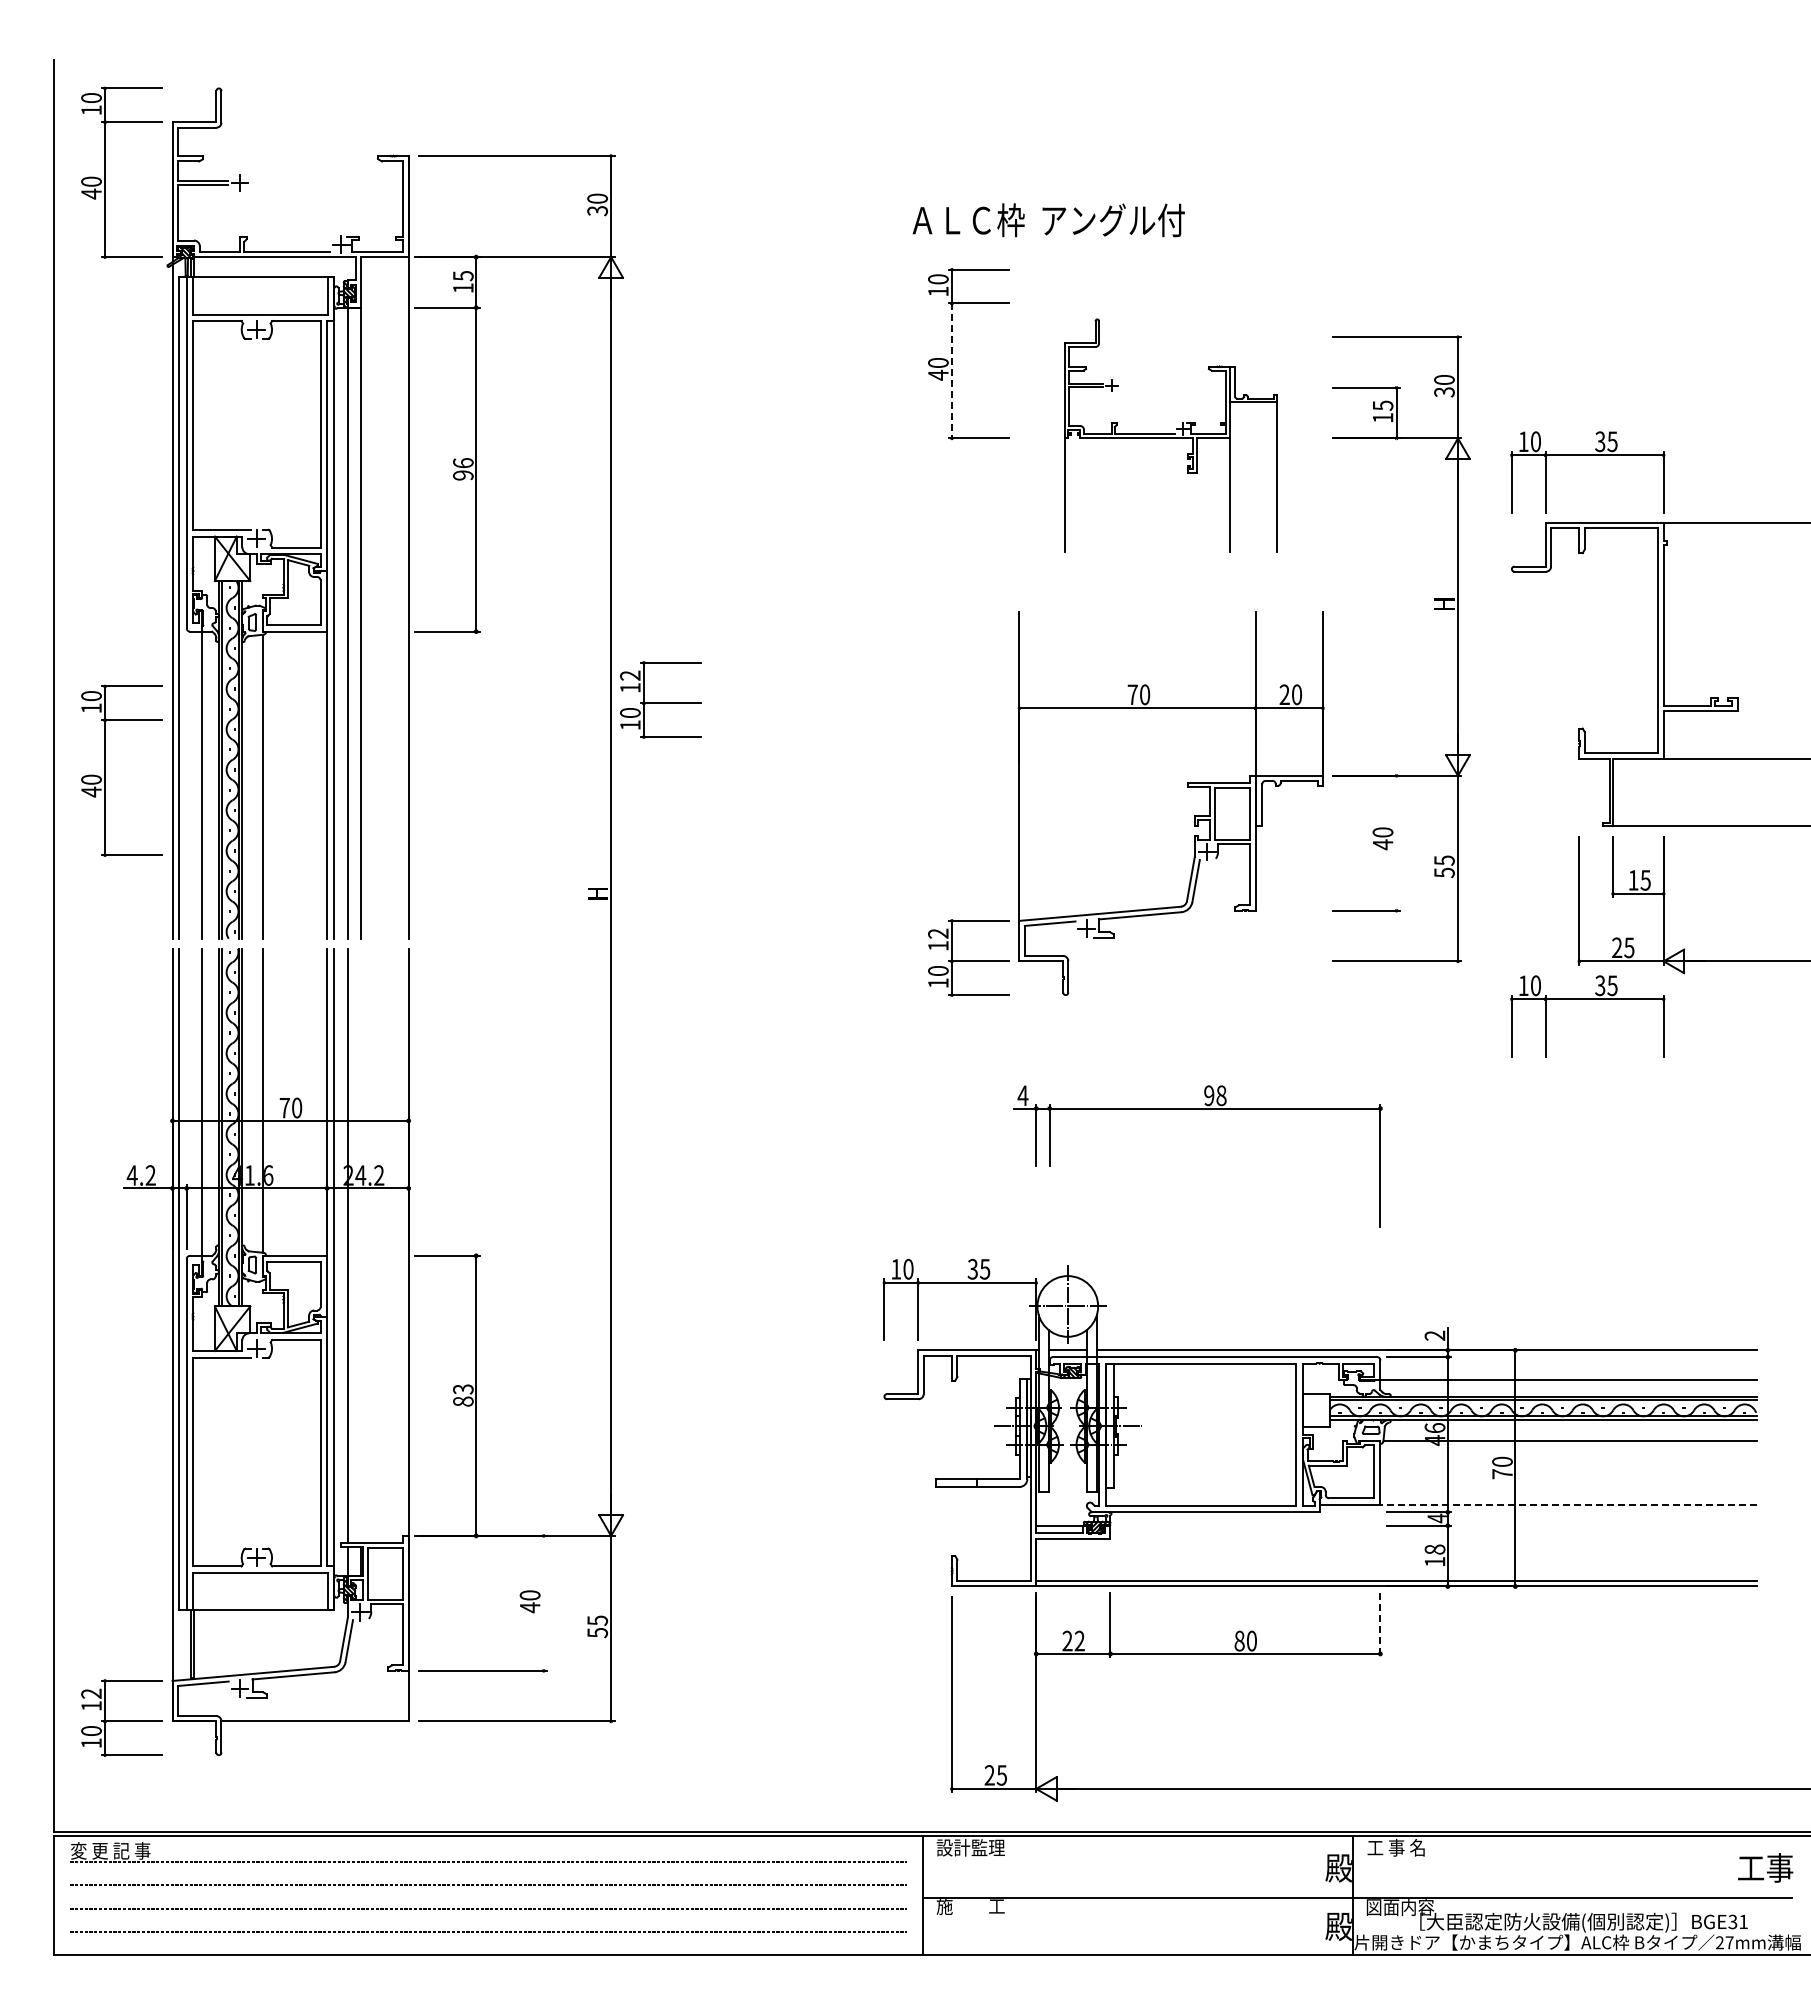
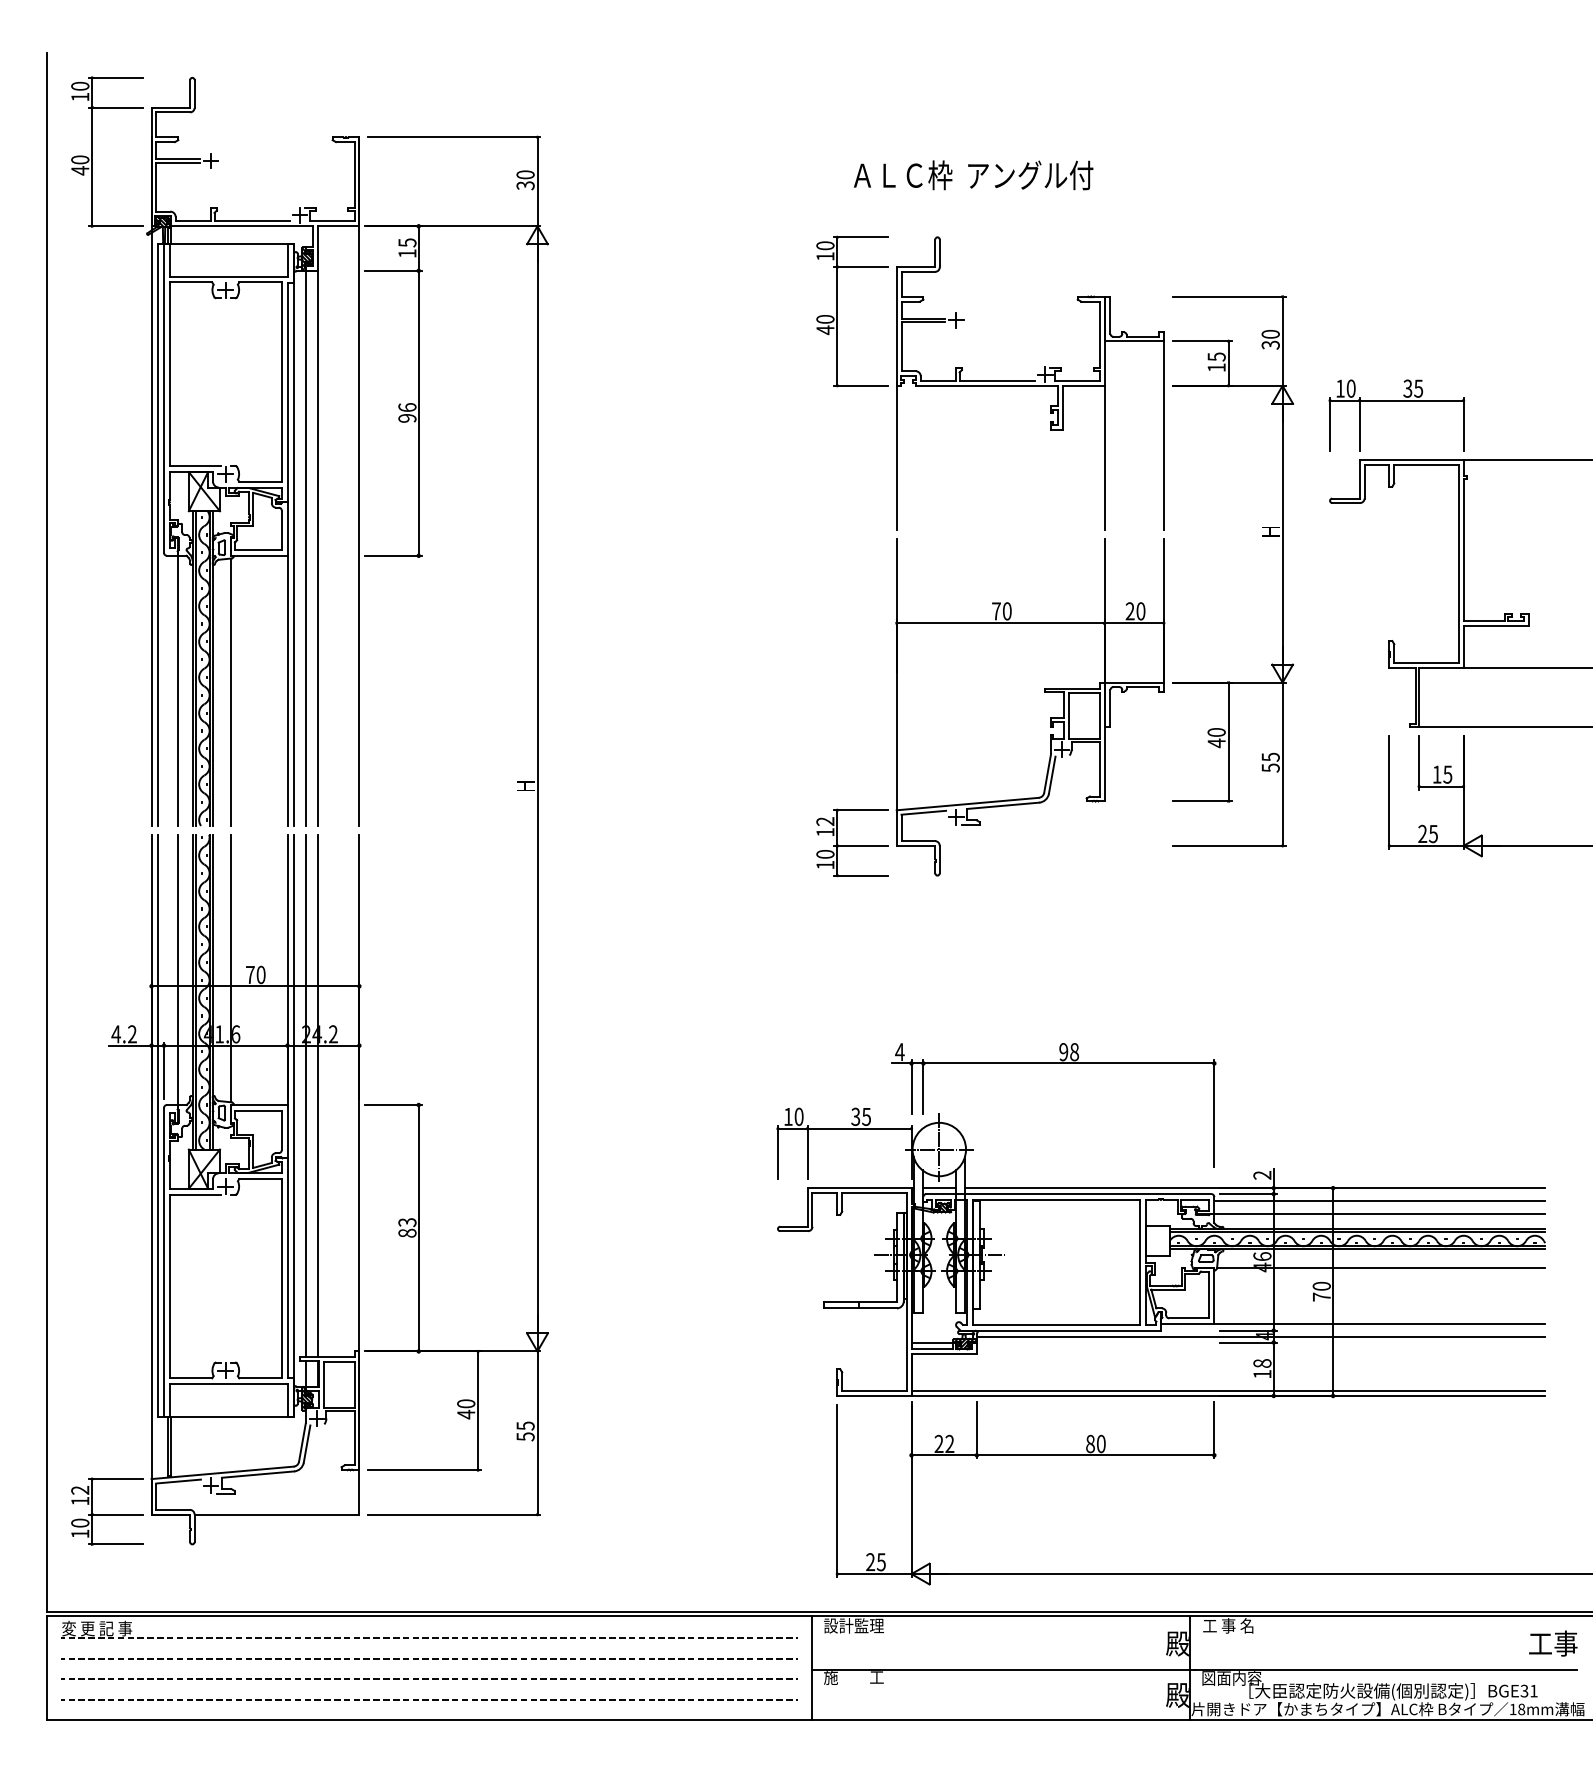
text: (1048, 220) -> (973, 175), moved
line: (951, 371) -> (836, 326), dashed -> solid
part: (1170, 435) -> (1029, 383), size x1.43
part: (660, 699) -> (580, 615), removed
part: (105, 770) -> (92, 677), removed
line: (1396, 842) -> (1228, 741), added
part: (1587, 999) -> (1396, 879), removed
part: (1197, 1109) -> (1053, 1064), moved
line: (361, 1245) -> (317, 1095), added
line: (1568, 1364) -> (1379, 1200), added
line: (1567, 1504) -> (1378, 1323), dashed -> solid
line: (1433, 1519) -> (1261, 1337), added
line: (543, 1602) -> (477, 1410), added
line: (1380, 1625) -> (1214, 1430), dashed -> solid
text: (1724, 1942) -> (1517, 1709), 27mm -> 18mm

